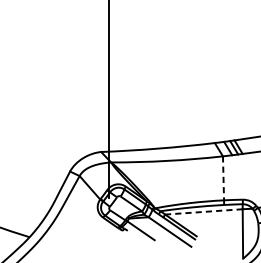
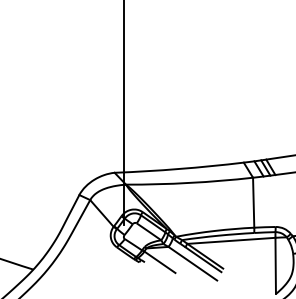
line: (223, 178) -> (253, 202), dashed -> solid
line: (203, 211) -> (230, 240), dashed -> solid

